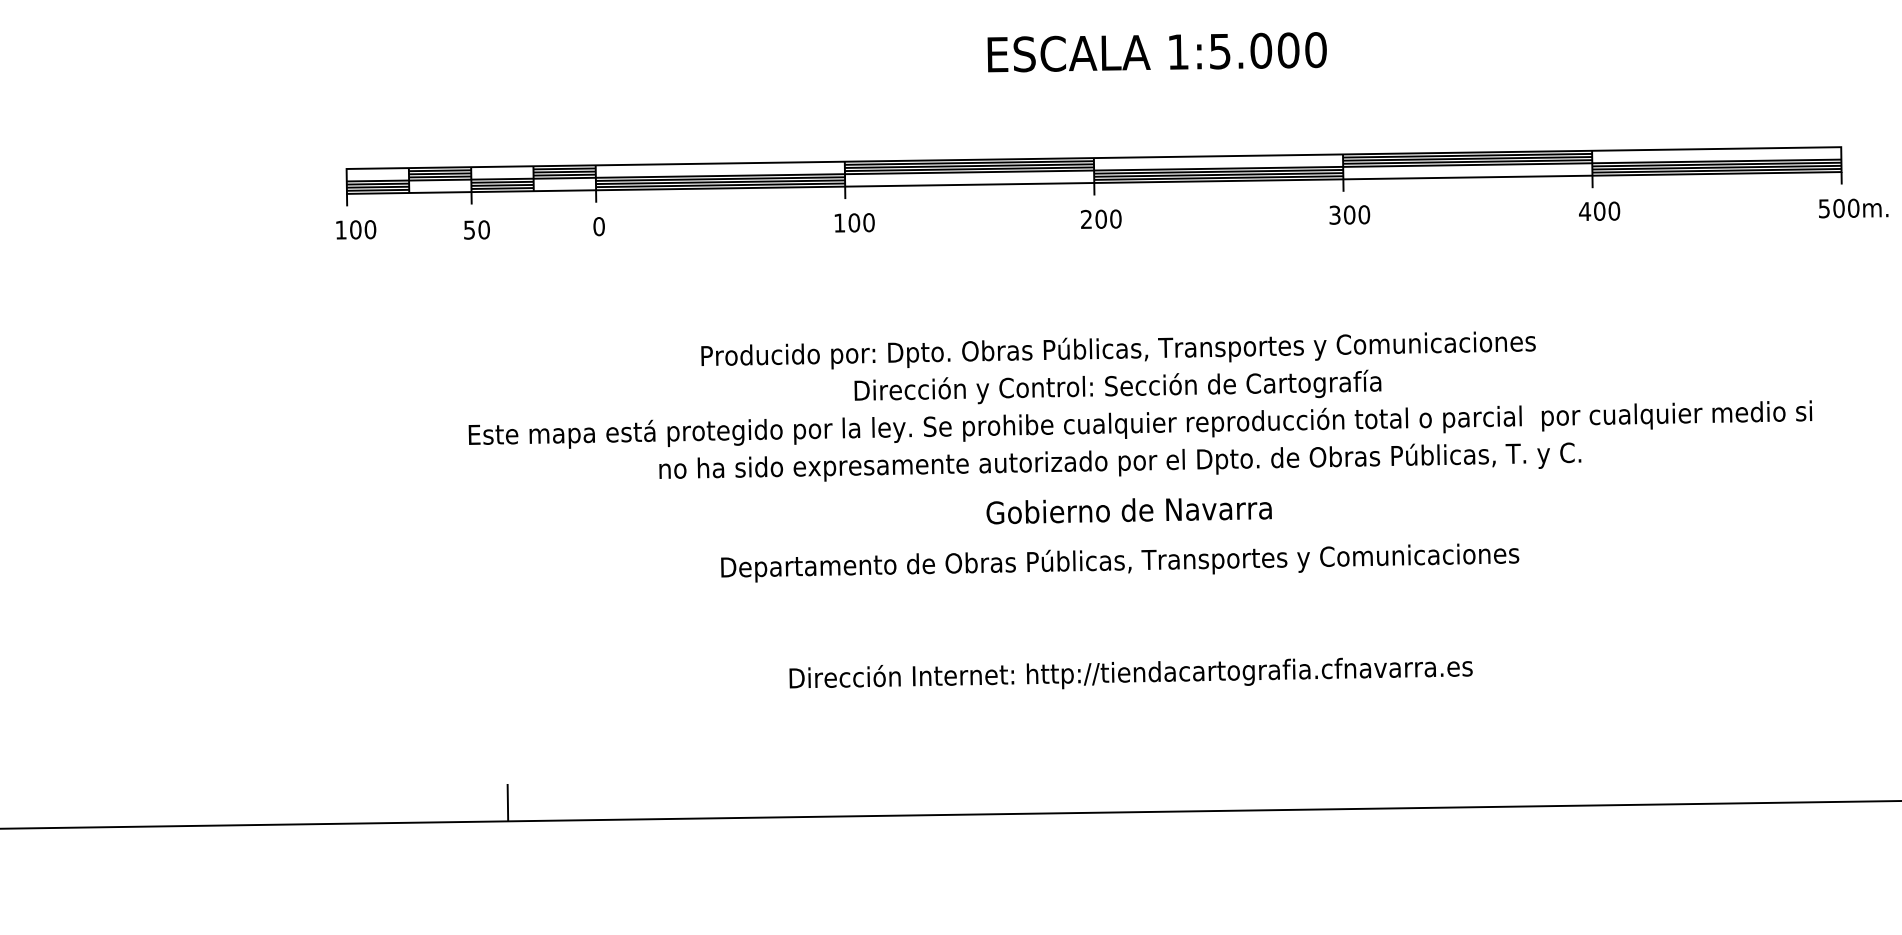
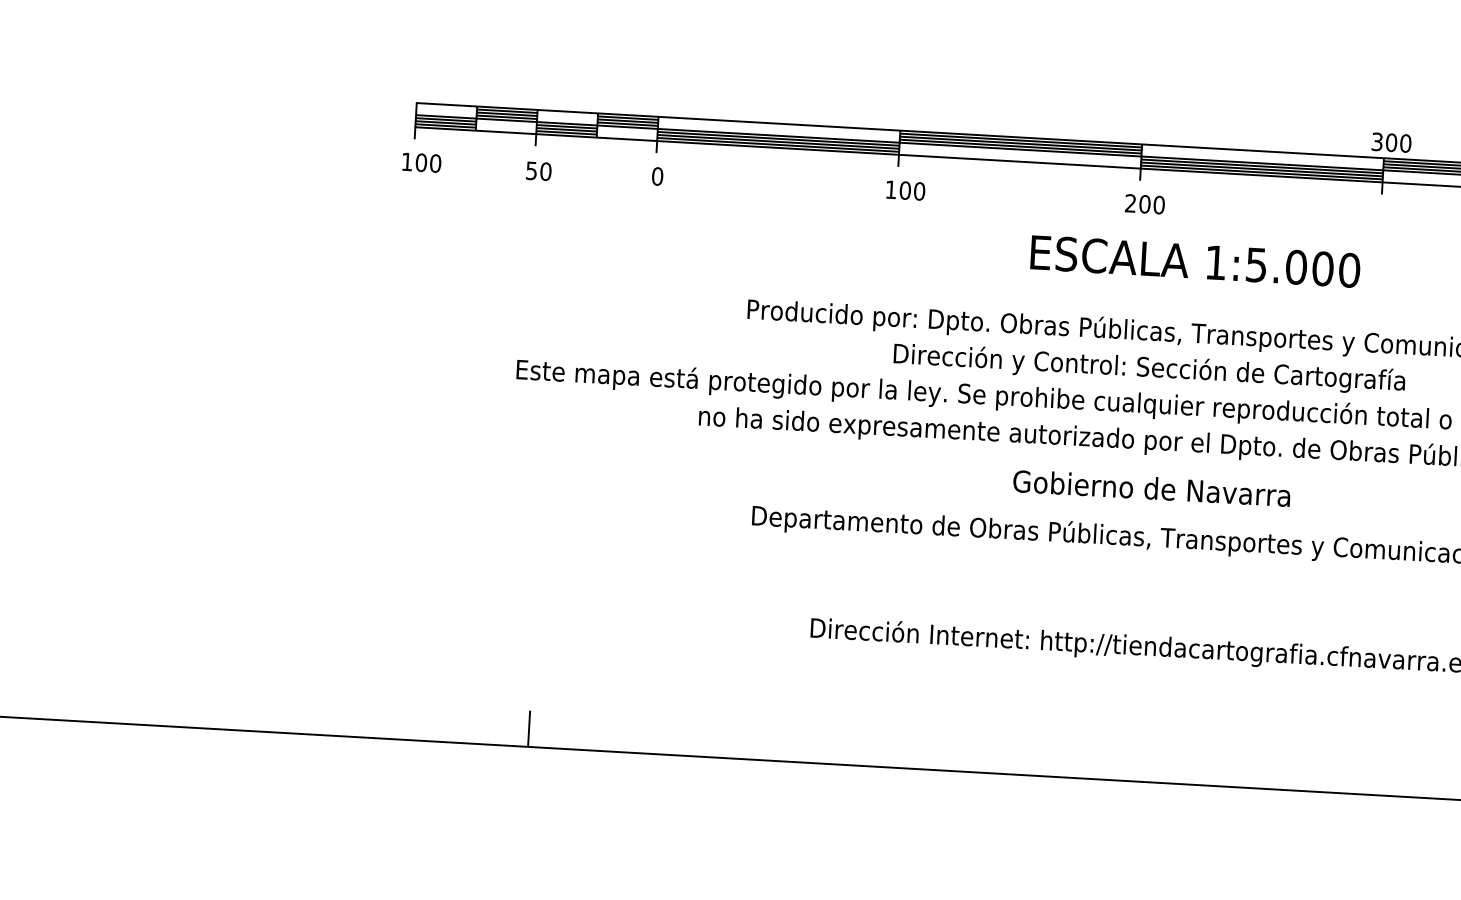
text: (1156, 52) -> (1194, 261), moved
text: (1349, 214) -> (1391, 142), moved

